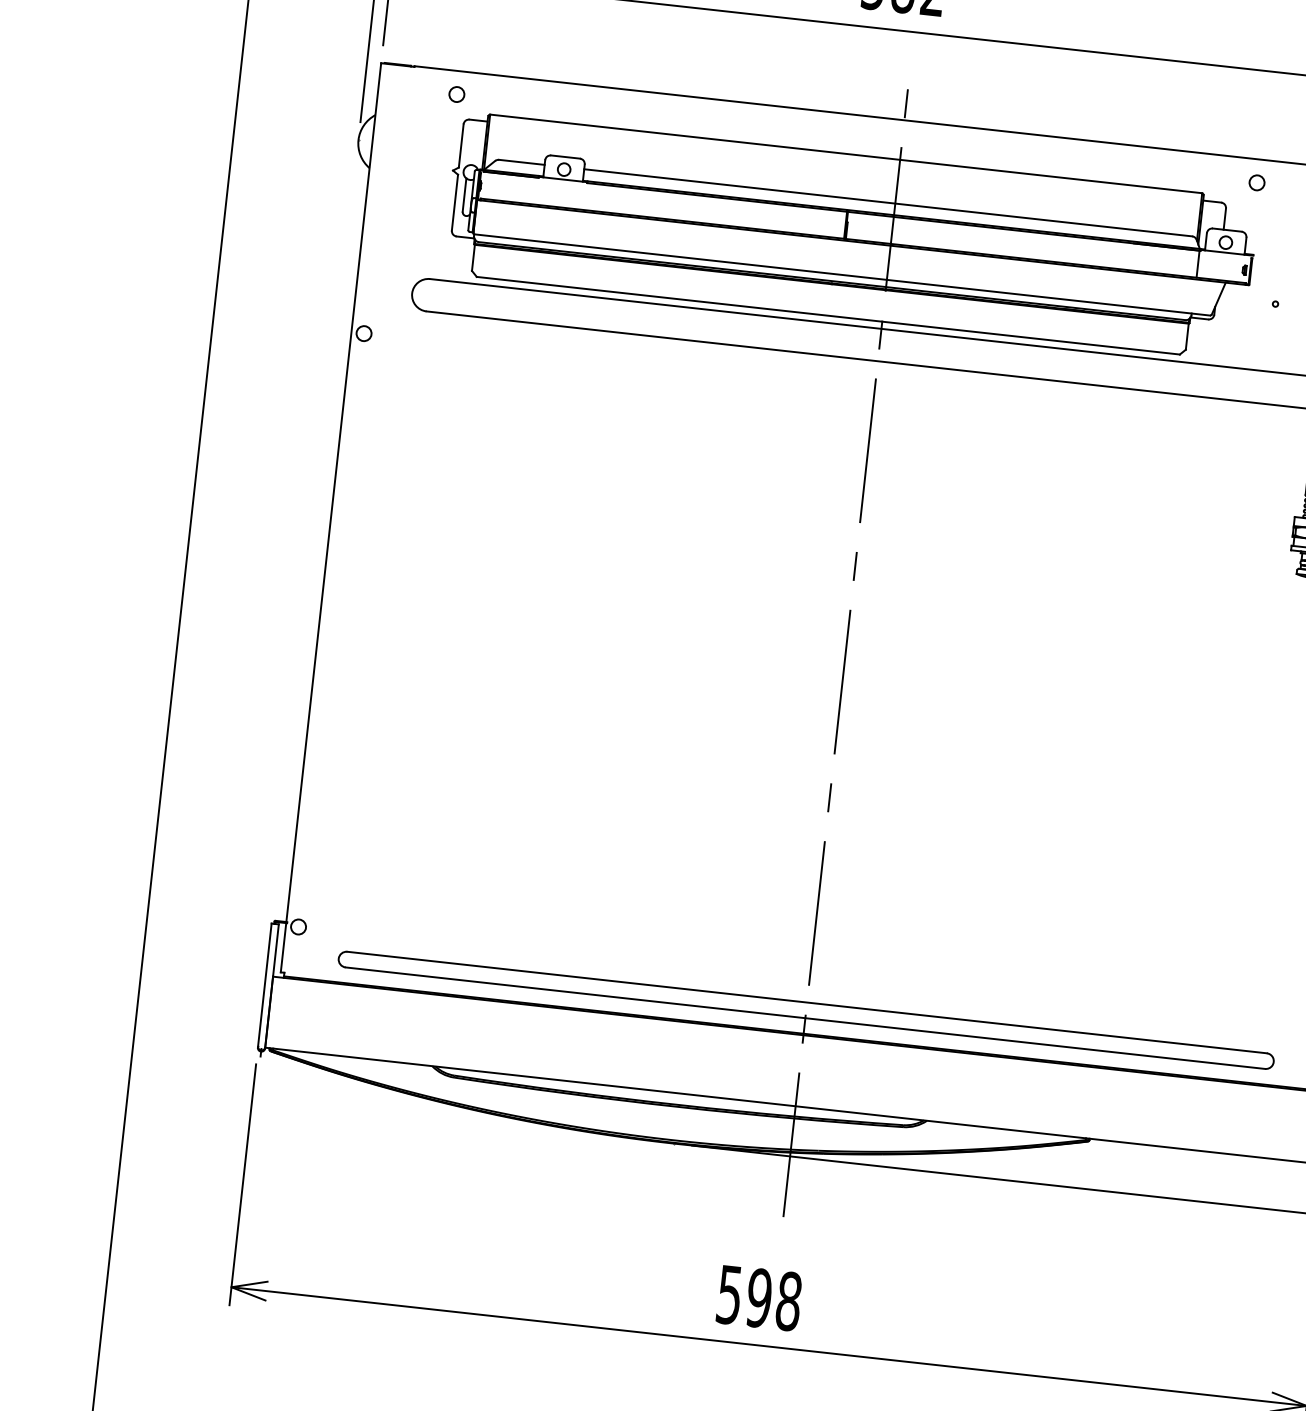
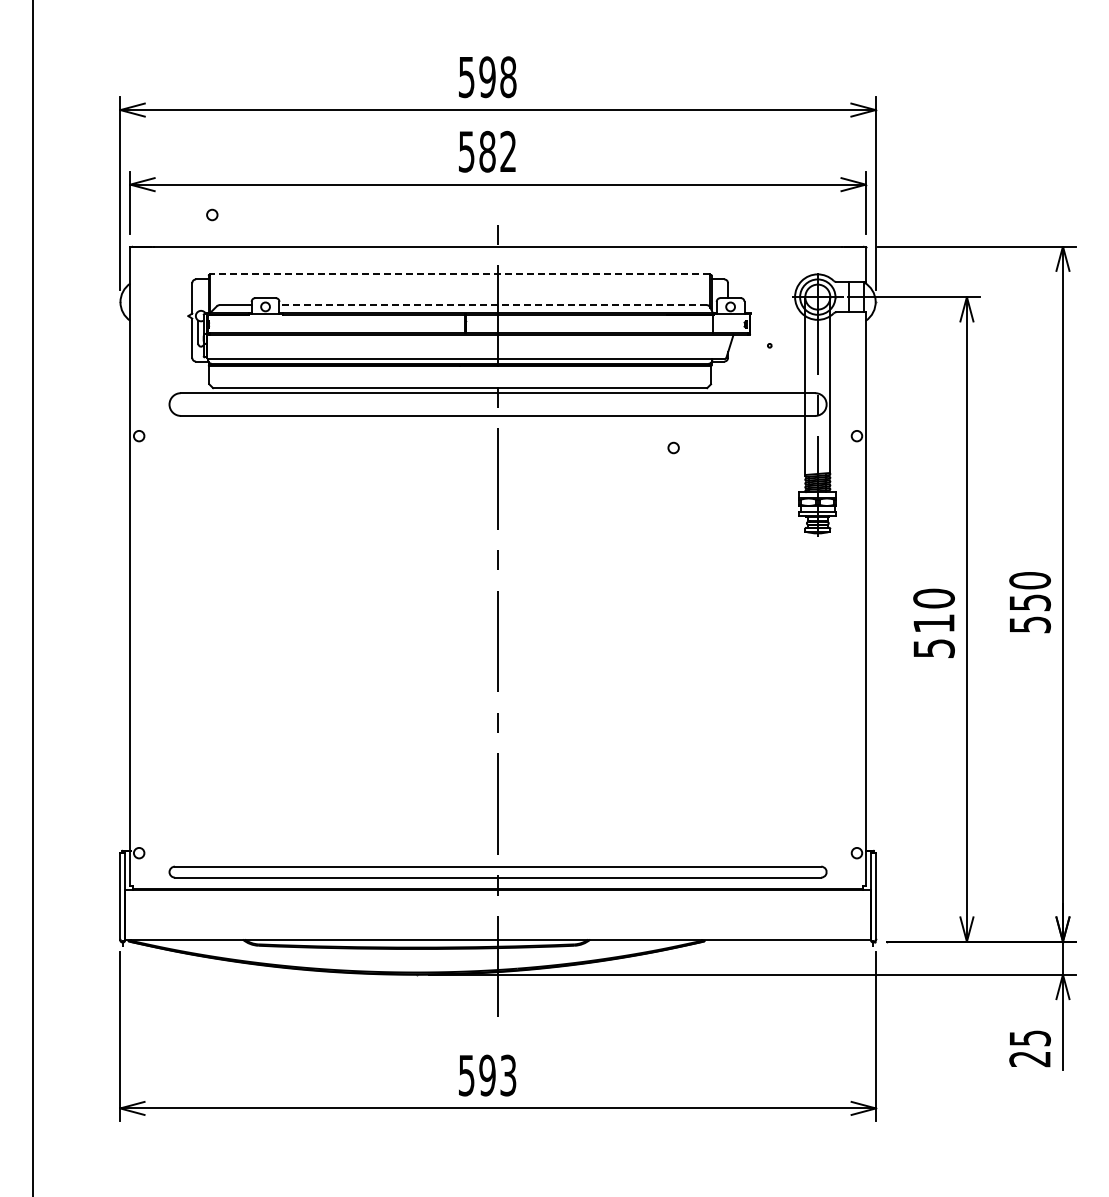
circle: (457, 93) -> (212, 214), moved
line: (845, 153) -> (459, 274), solid -> dashed
circle: (1256, 182) -> (673, 447), moved
line: (888, 203) -> (493, 305), solid -> dashed
text: (789, 1301) -> (508, 1075), 598 -> 593

